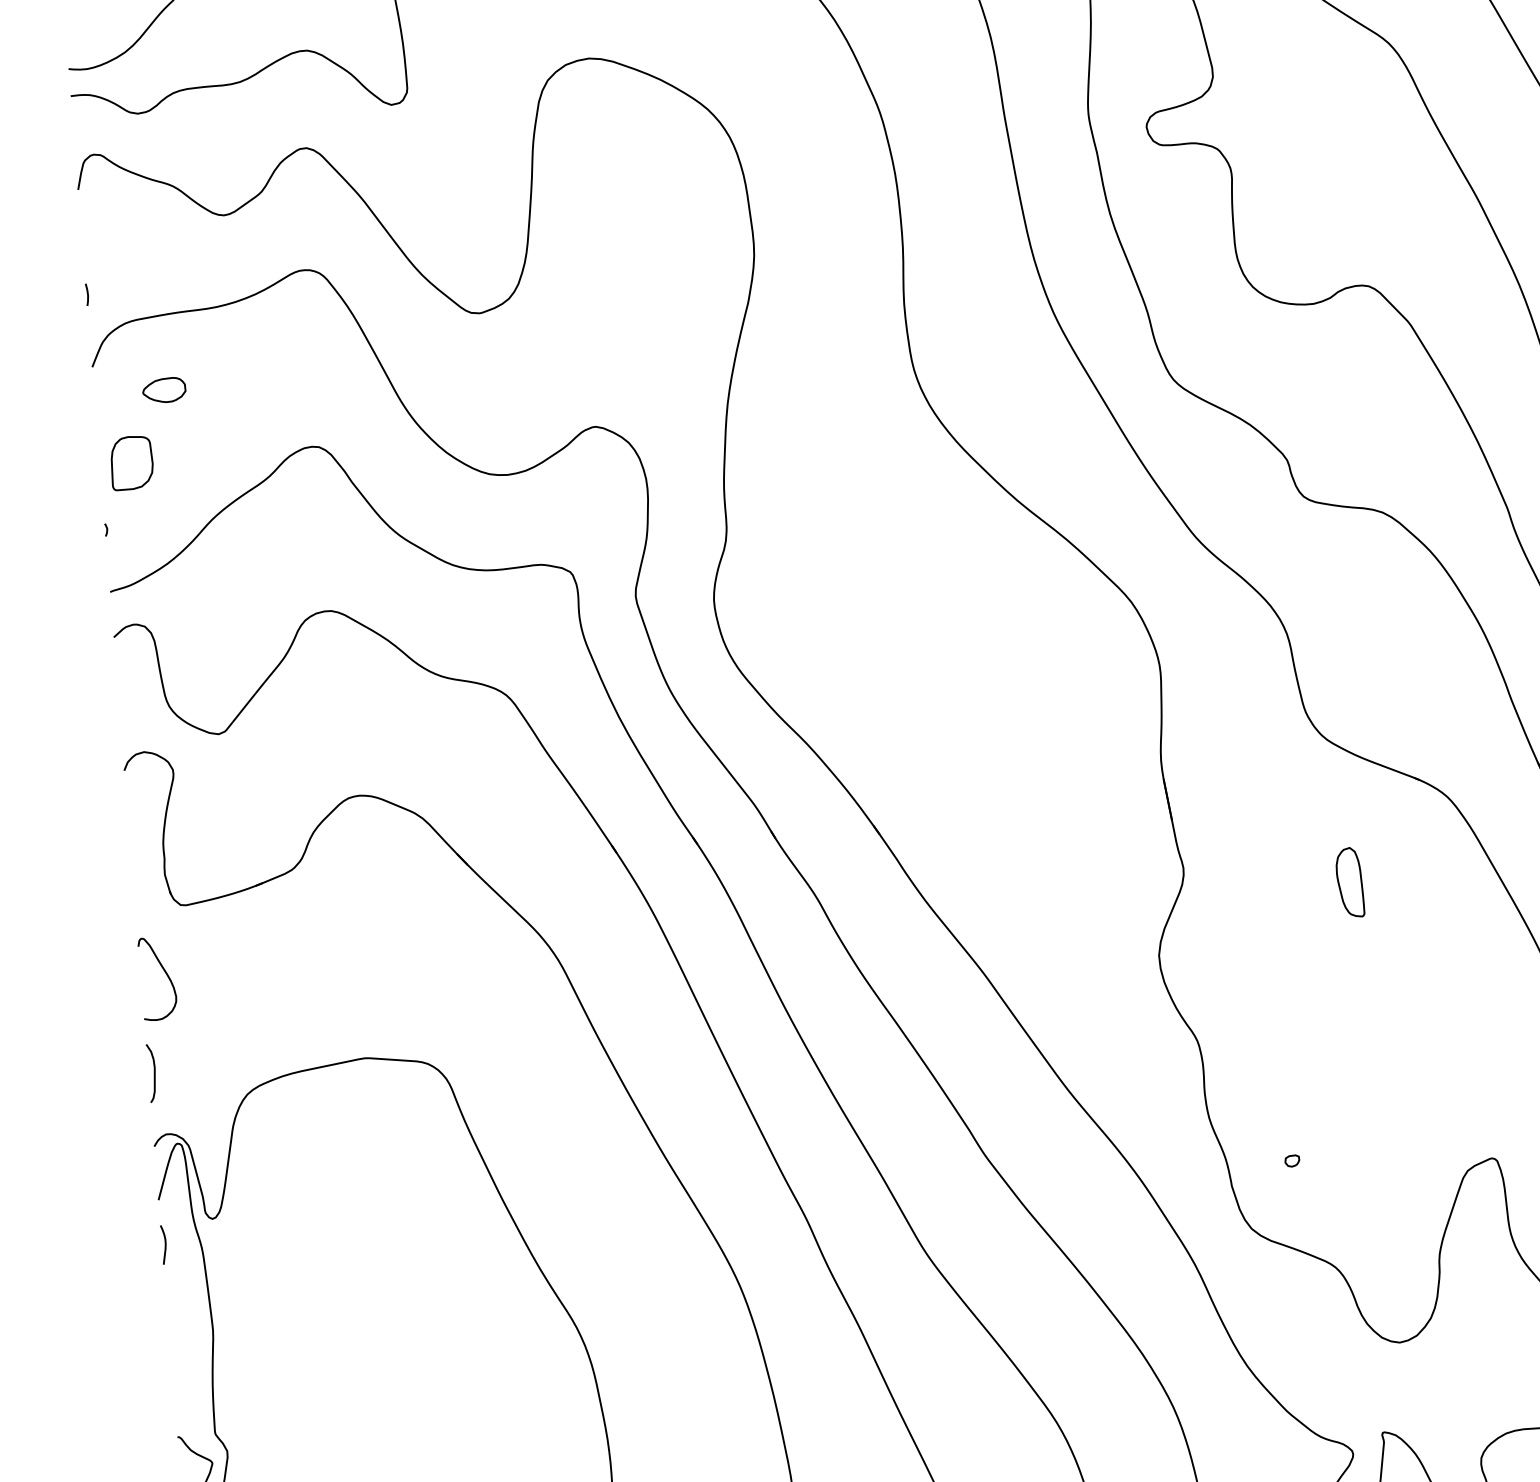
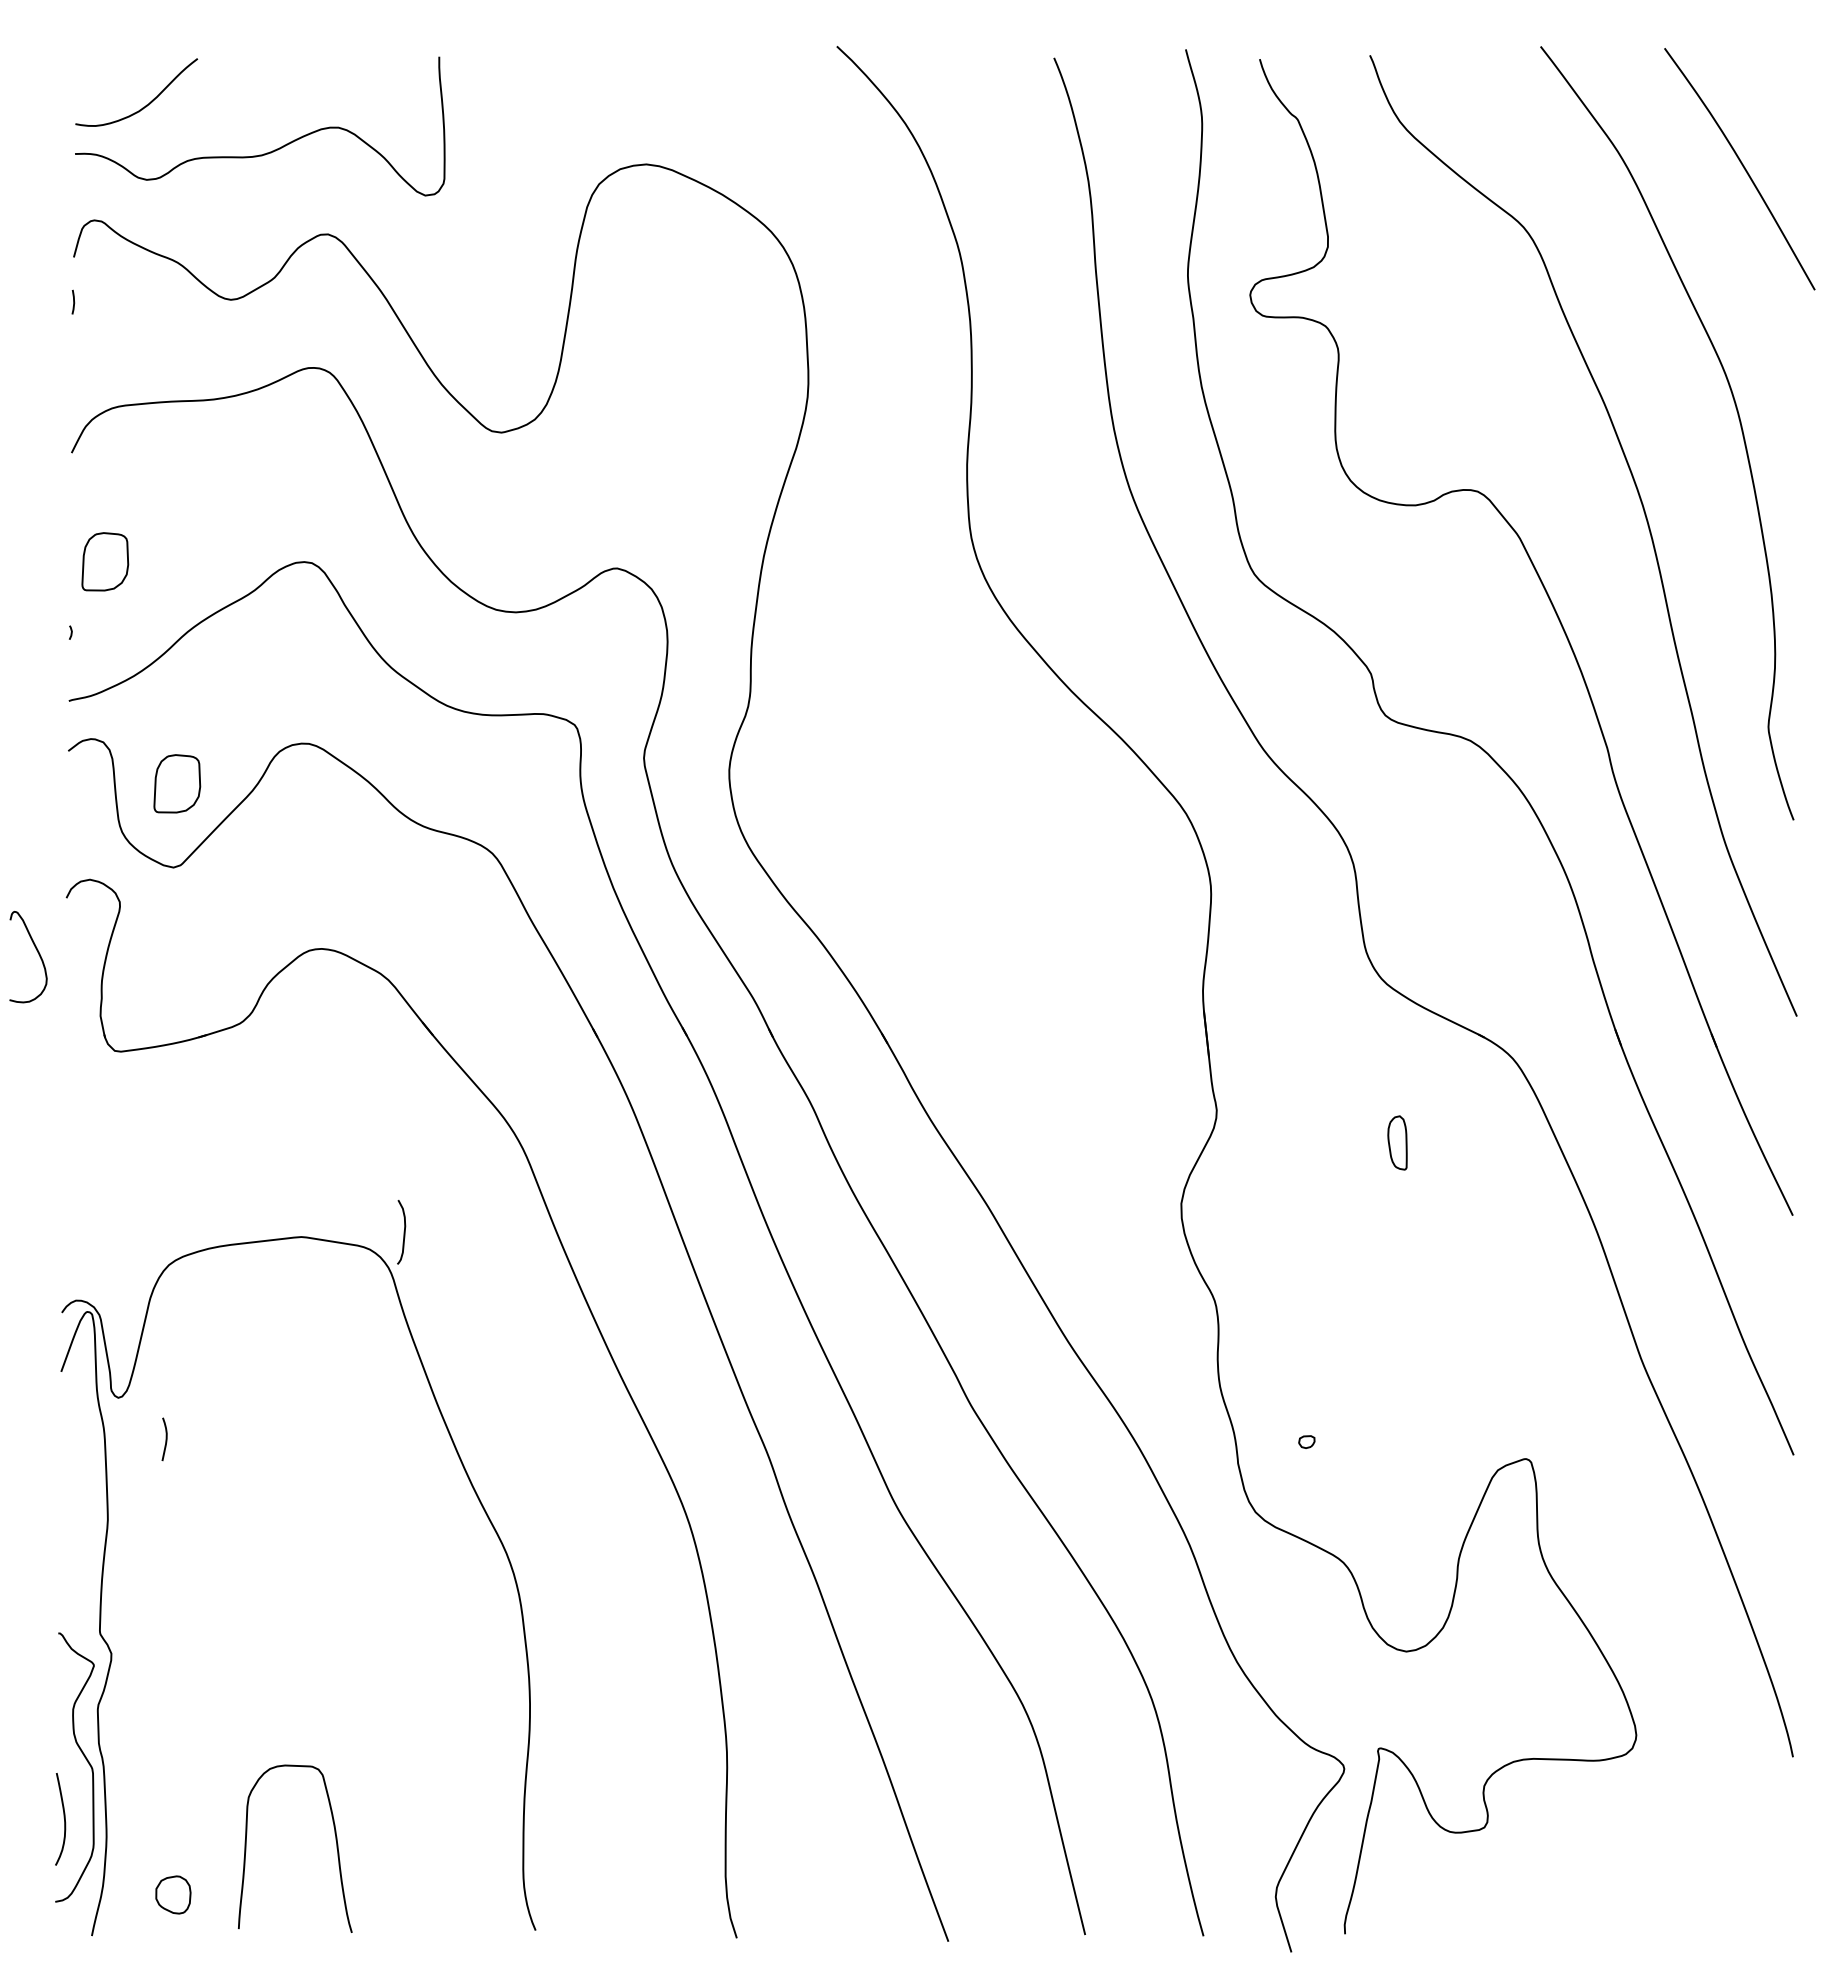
curve: (87, 294) -> (73, 301), moved
part: (164, 390) -> (148, 485), removed
part: (215, 657) -> (177, 783), added
part: (1349, 882) -> (1397, 1142), size x0.7
curve: (165, 973) -> (37, 952), moved
curve: (153, 1073) -> (403, 1232), moved
curve: (164, 1244) -> (165, 1439), moved

